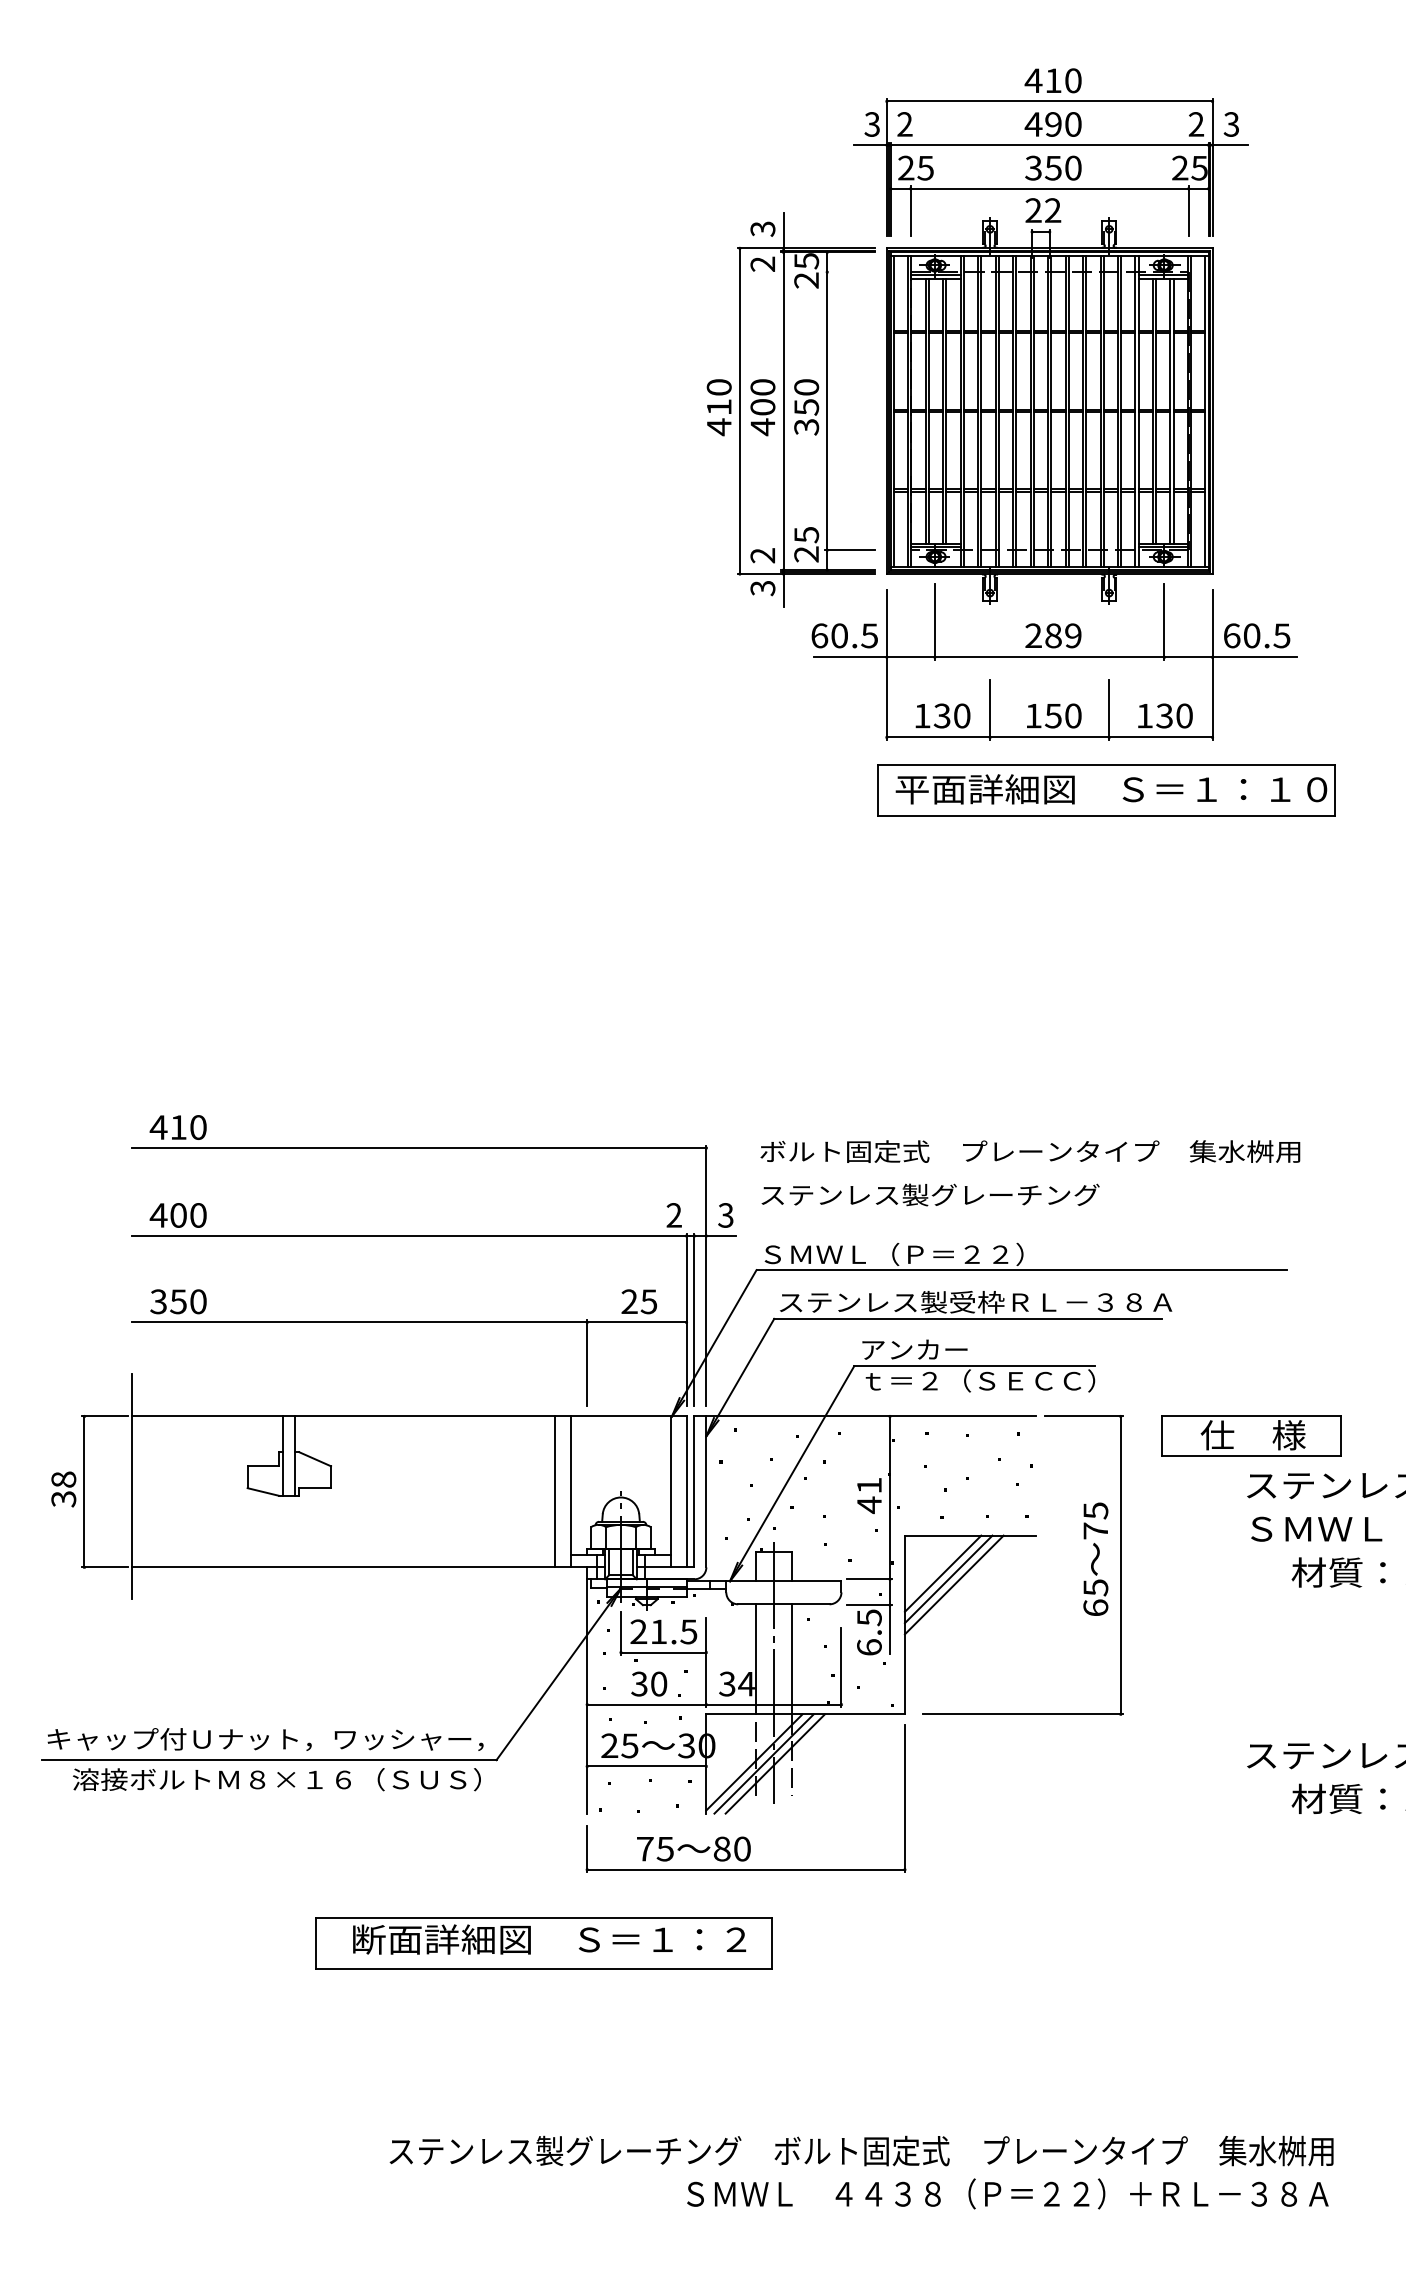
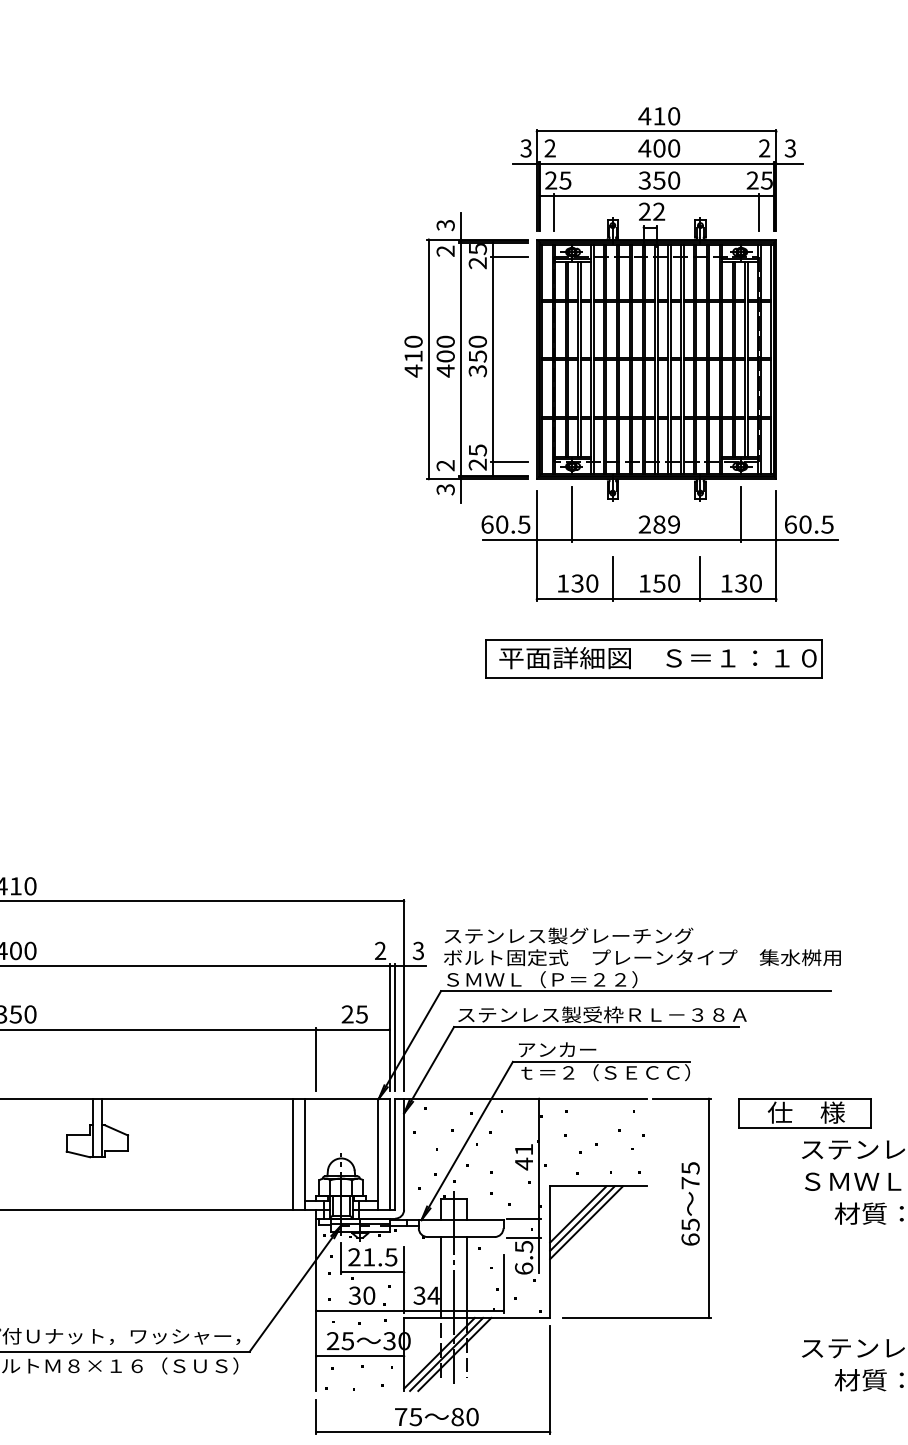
text: (1053, 124) -> (659, 148), 490 -> 400
line: (849, 272) -> (509, 257), added
part: (1106, 790) -> (654, 658), moved
text: (1030, 1151) -> (642, 957), moved
text: (693, 1848) -> (436, 1416), moved

